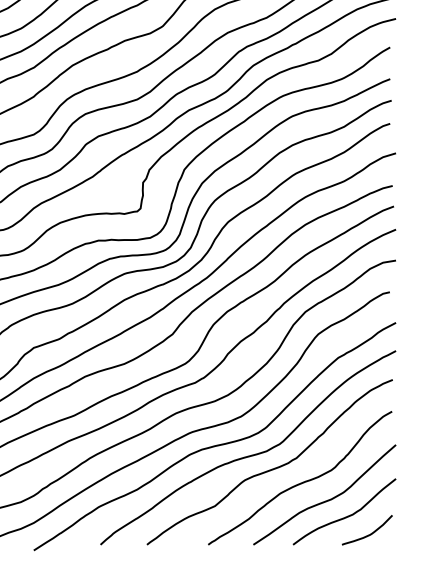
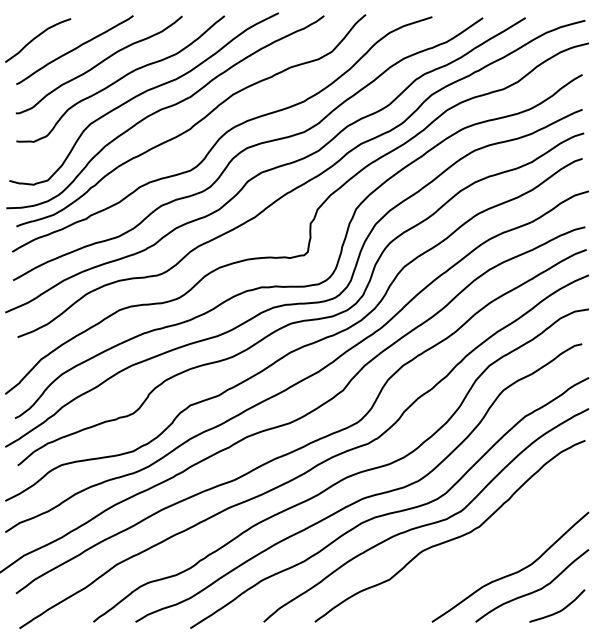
curve: (302, 481) -> (486, 552), removed

